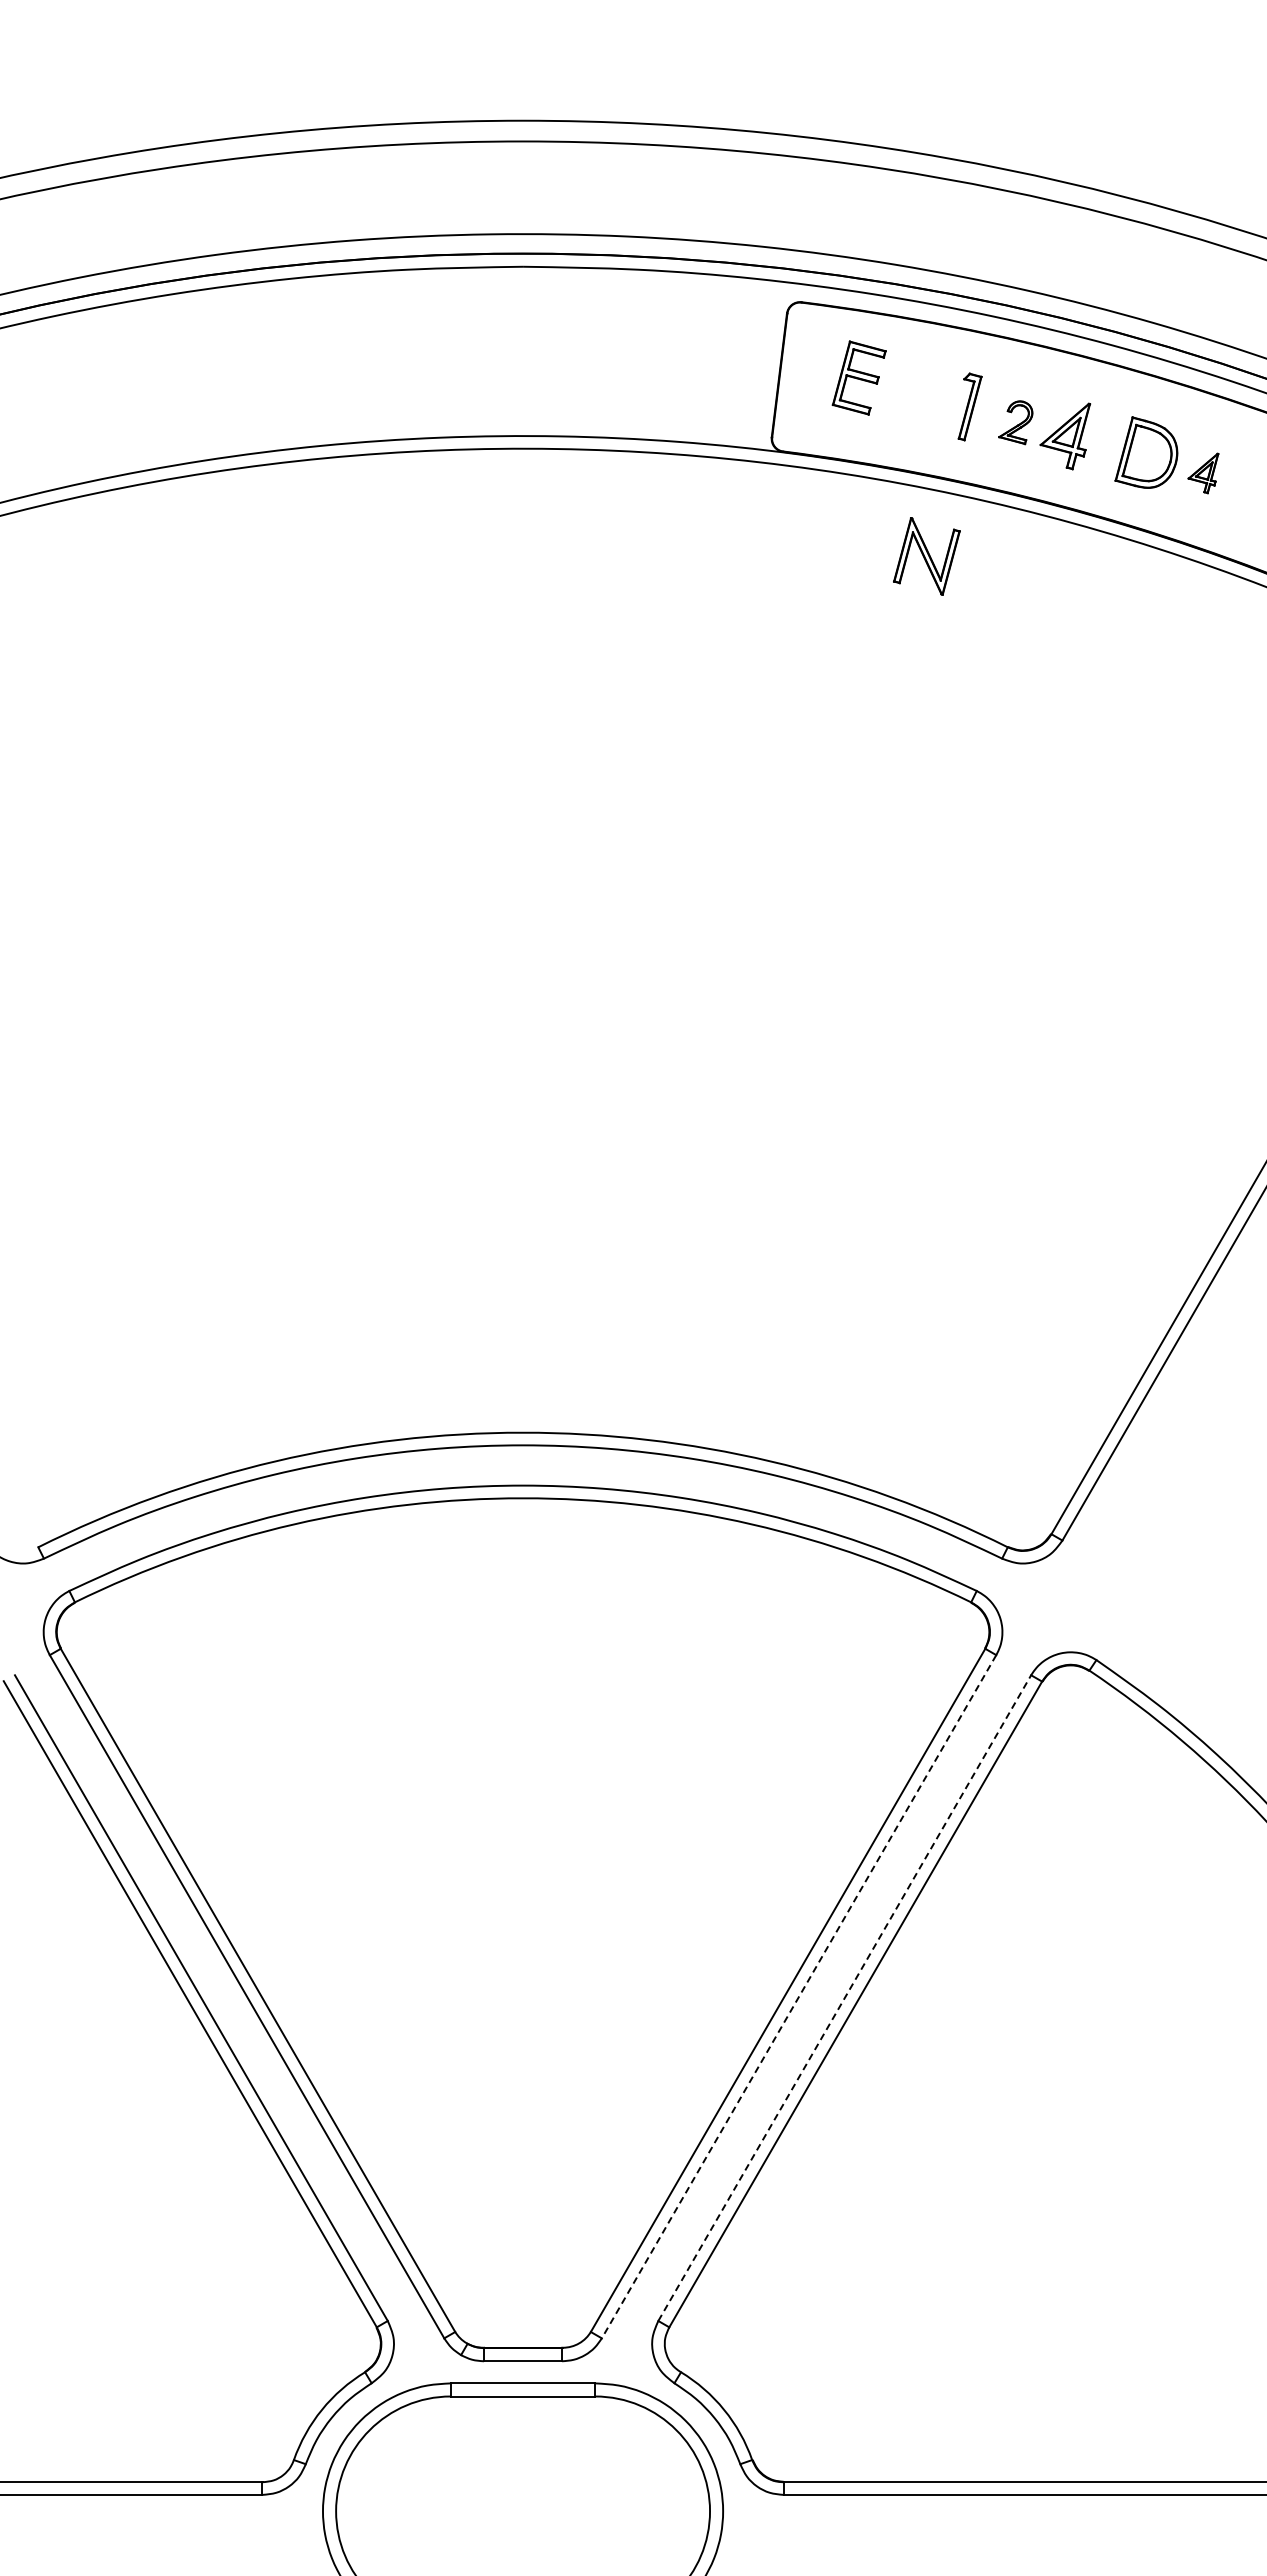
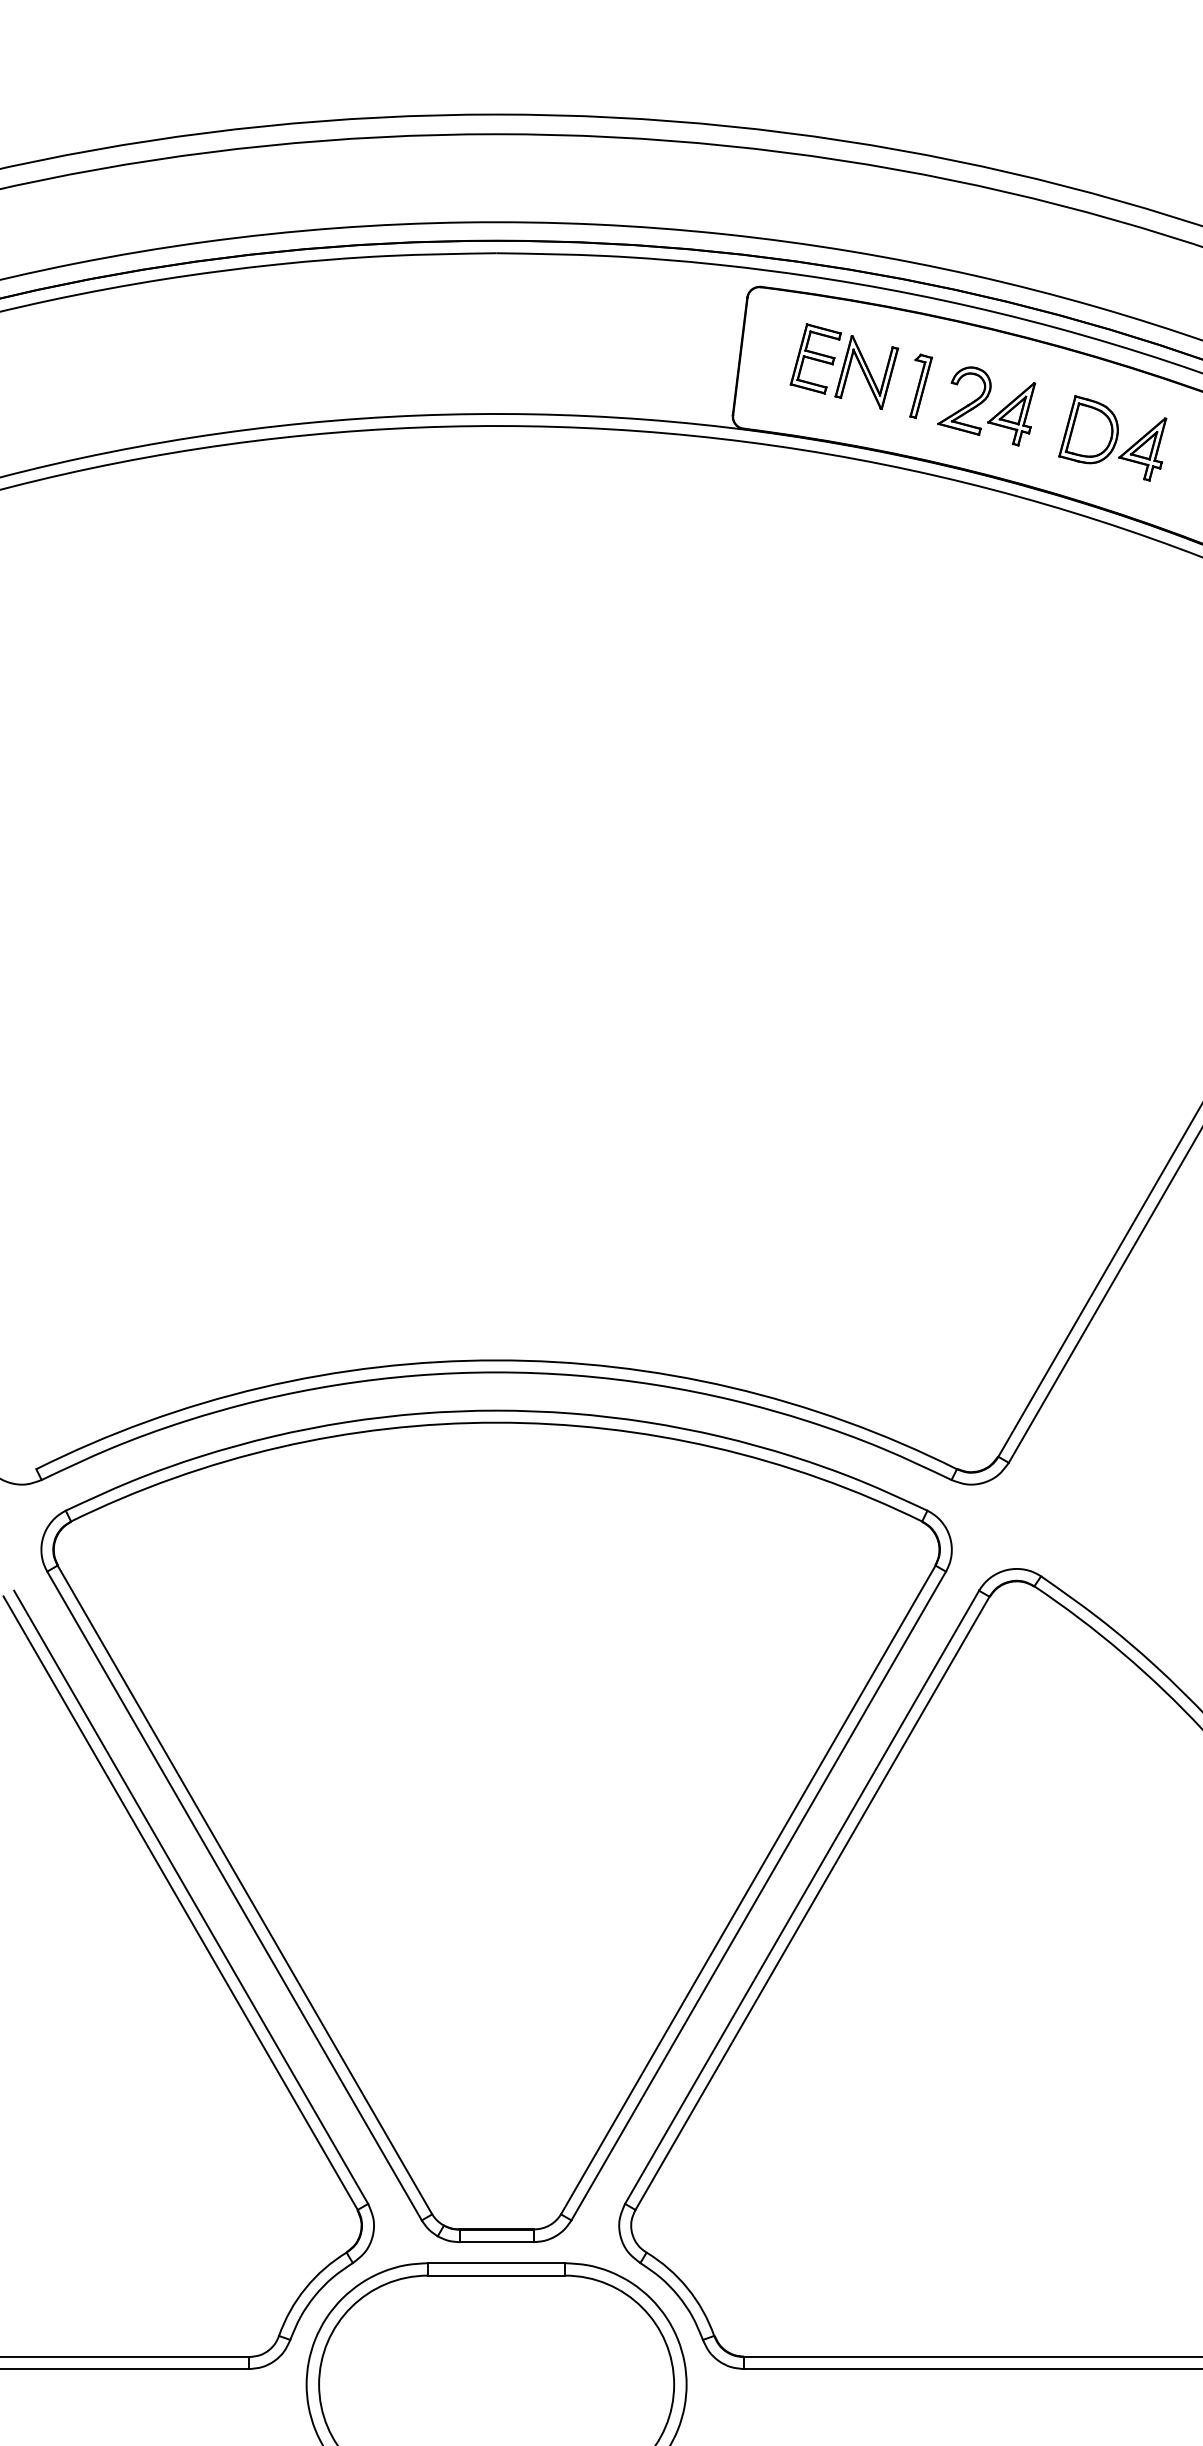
part: (1015, 422) -> (964, 401), size x1.67
part: (1203, 473) -> (1142, 449), size x1.67
part: (926, 556) -> (866, 372), moved
line: (798, 1997) -> (758, 1896), dashed -> solid
line: (844, 1998) -> (801, 1897), dashed -> solid

